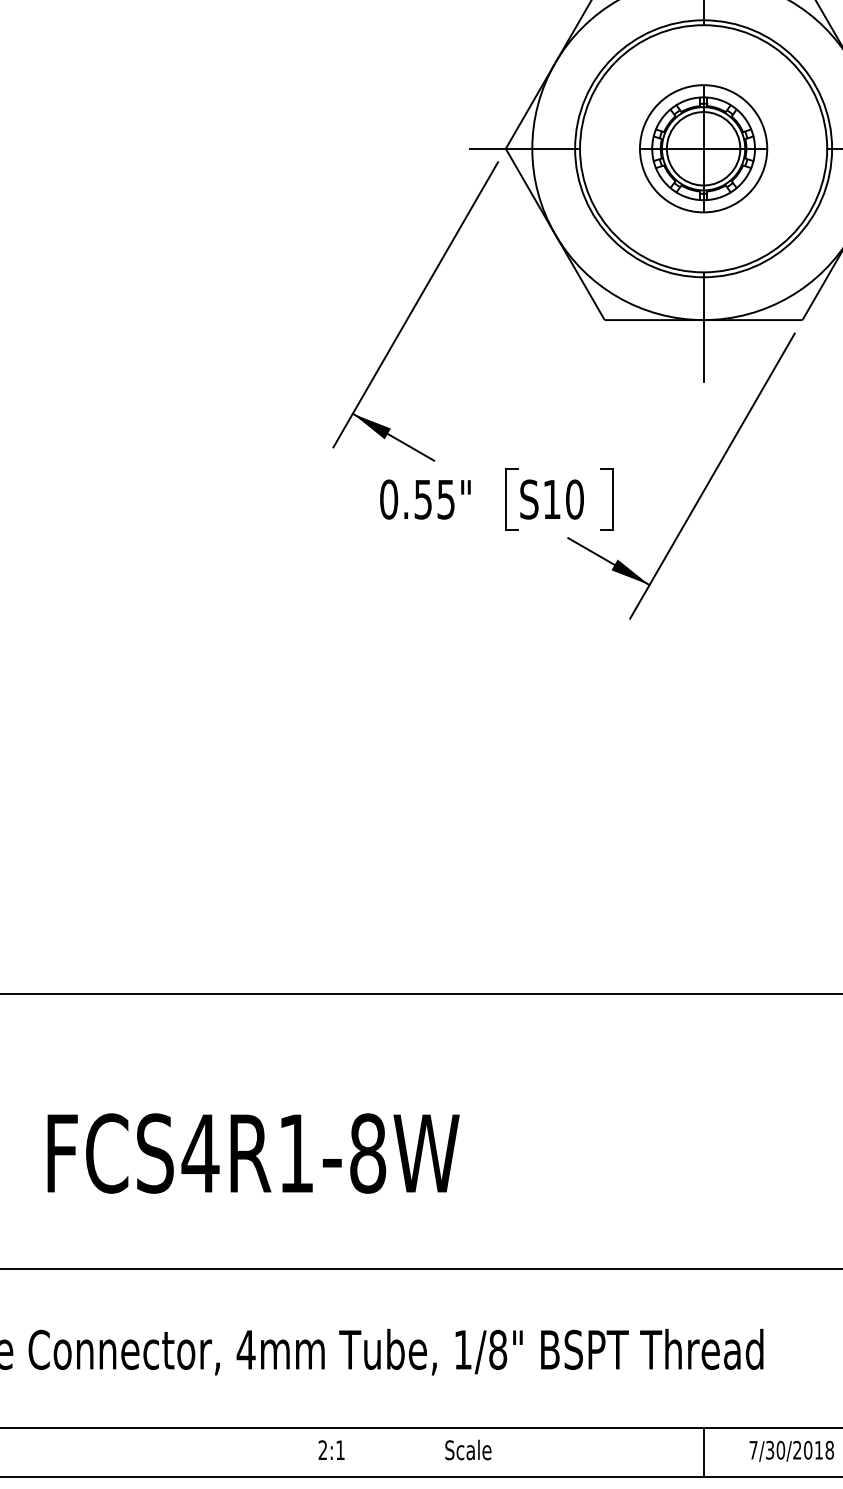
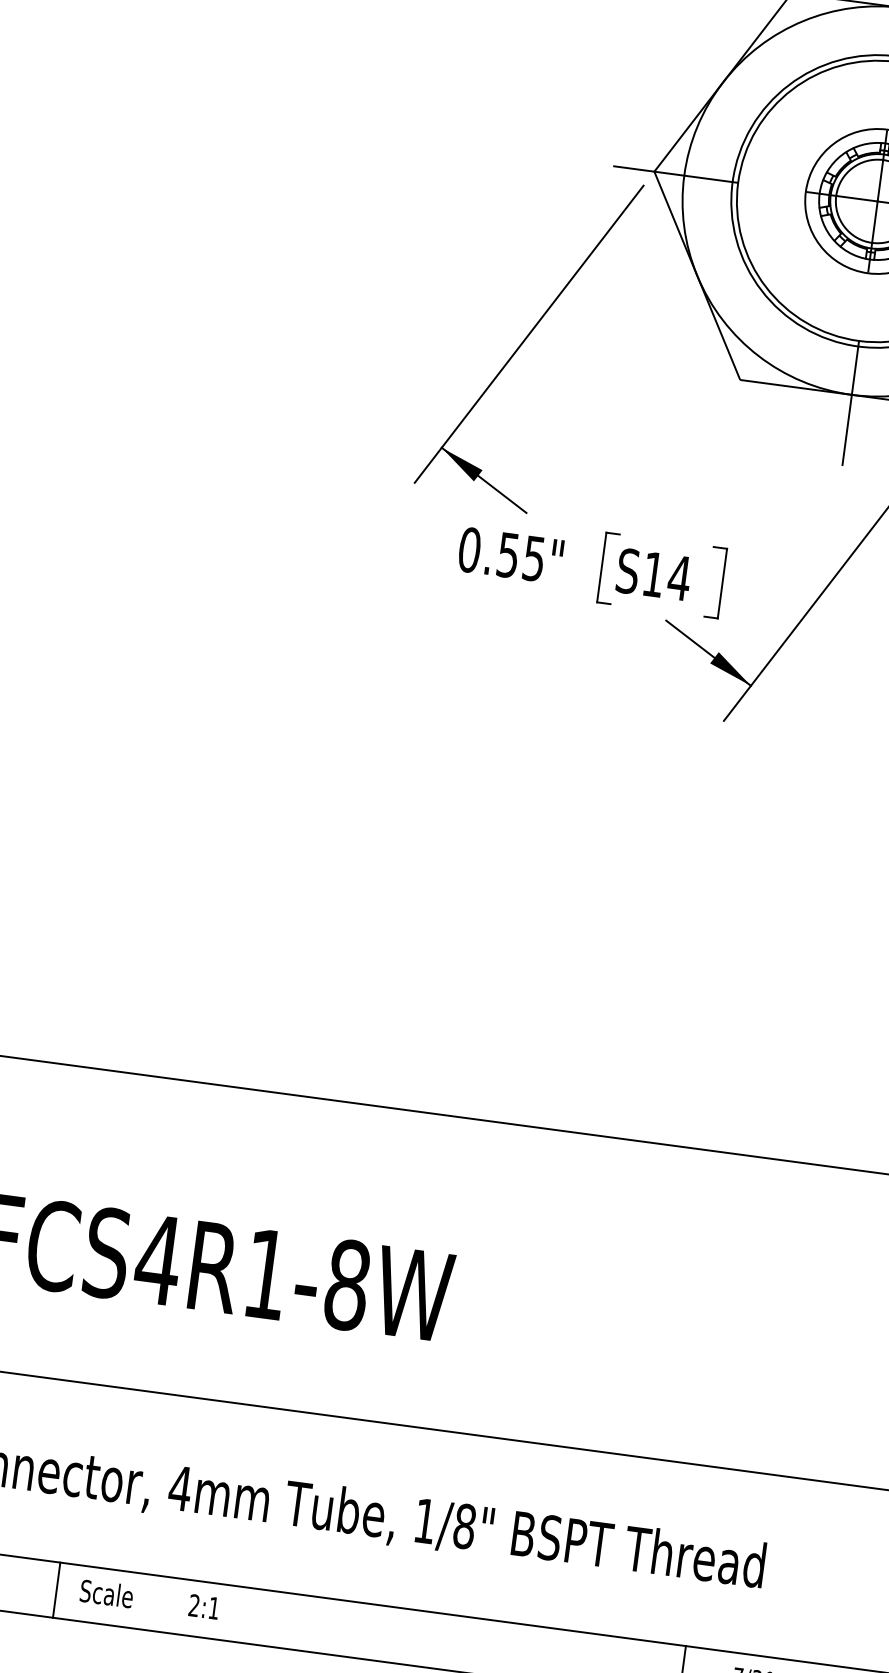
text: (574, 499) -> (679, 577), S10 -> S14
text: (331, 1449) -> (204, 1606), moved
text: (468, 1449) -> (107, 1593), moved
line: (150, 1452) -> (56, 1589), added

